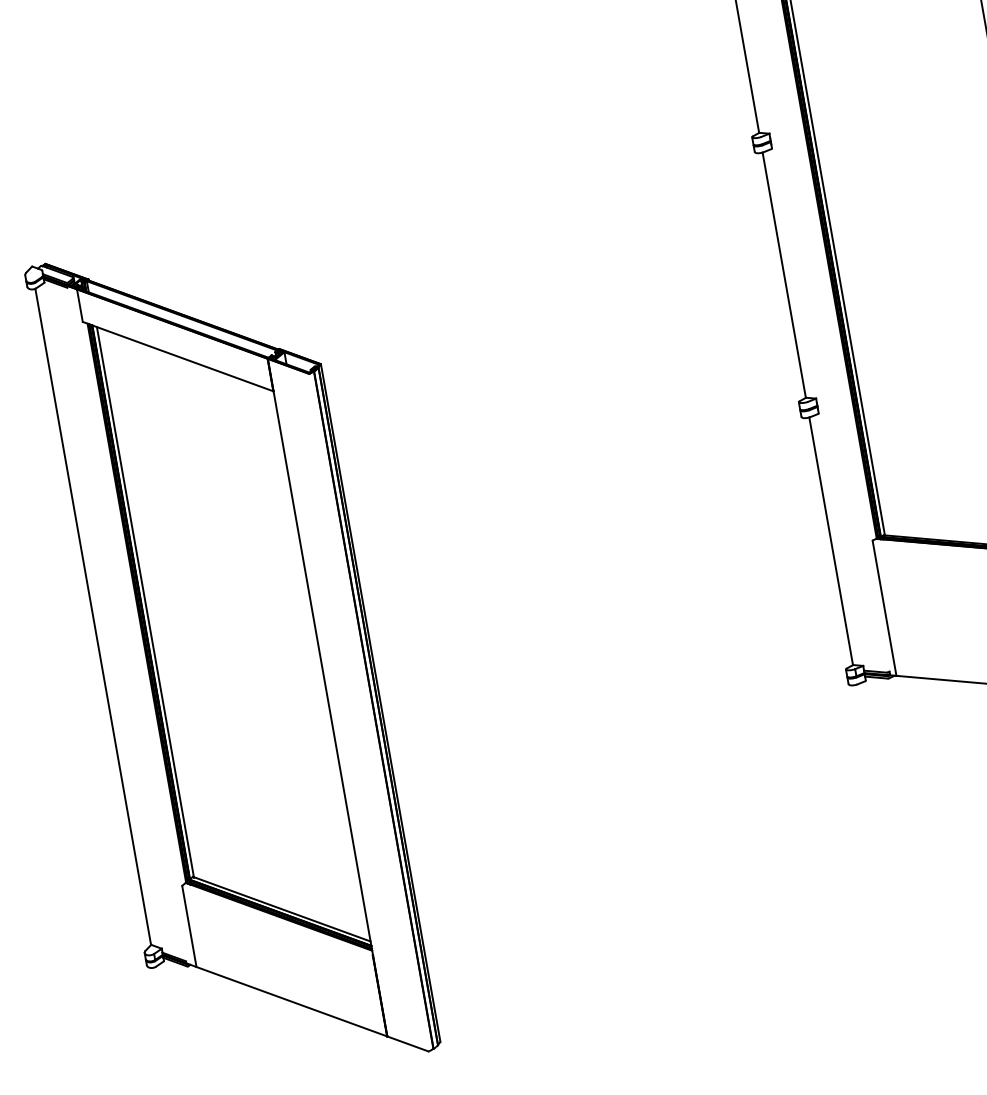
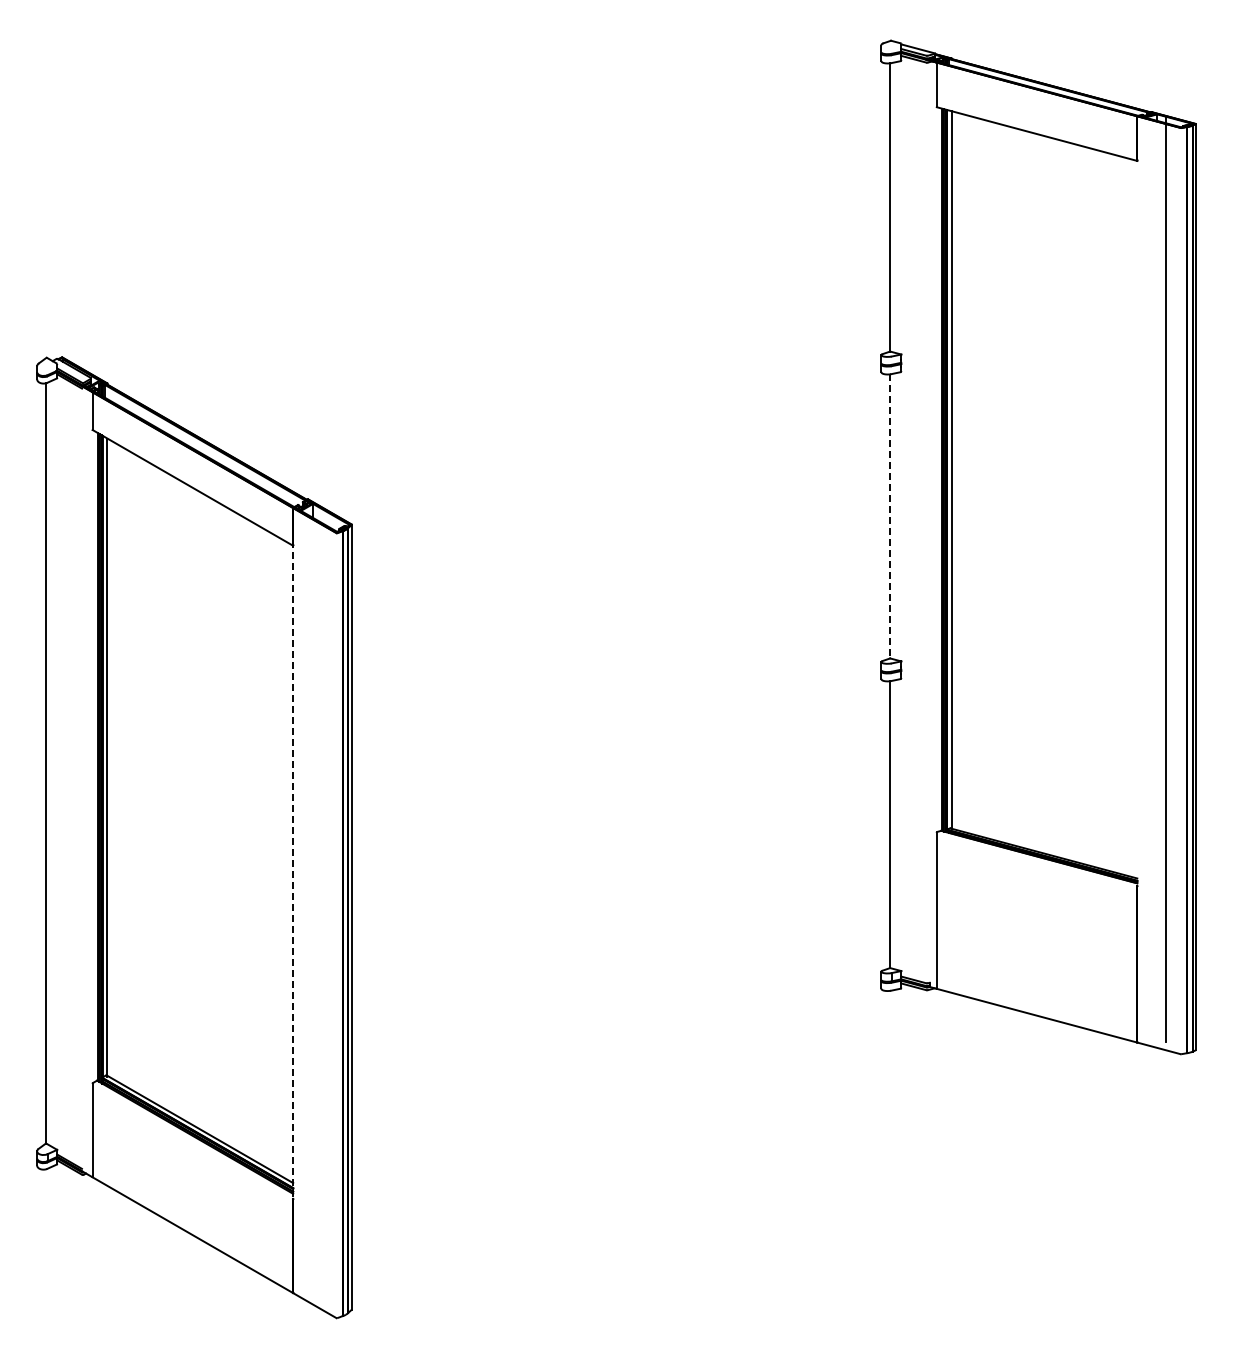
line: (783, 275) -> (889, 516), solid -> dashed
line: (327, 697) -> (293, 900), solid -> dashed

